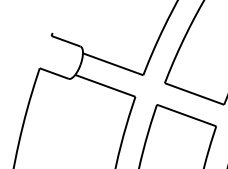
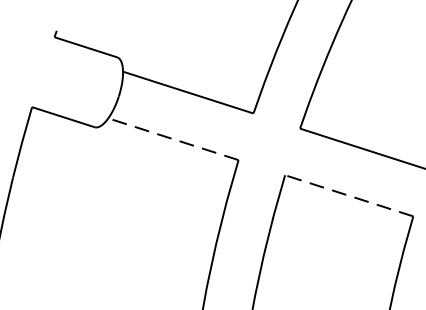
line: (104, 85) -> (171, 138), solid -> dashed
line: (186, 115) -> (348, 195), solid -> dashed

